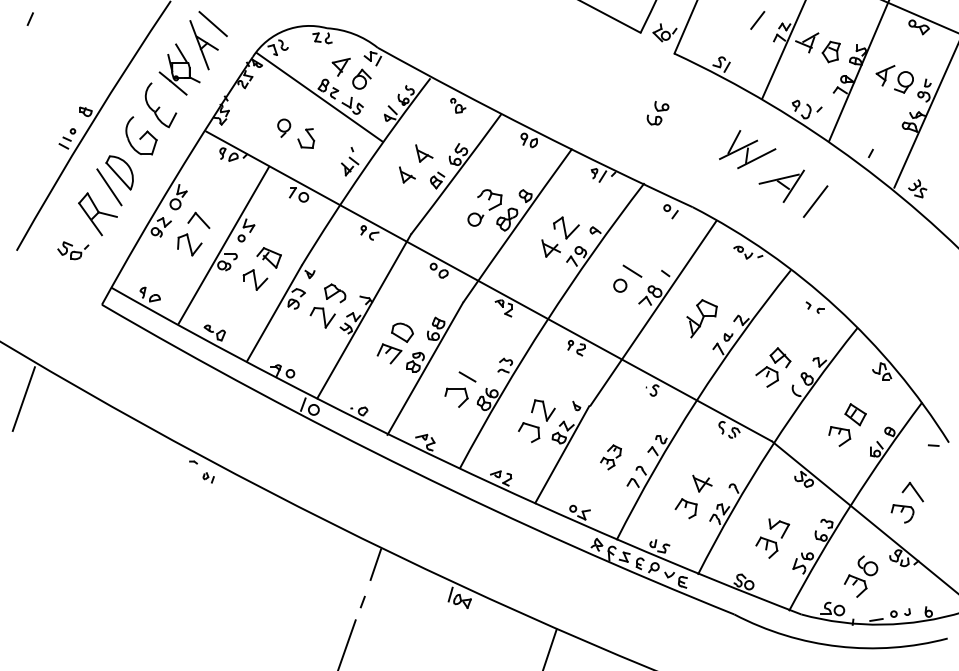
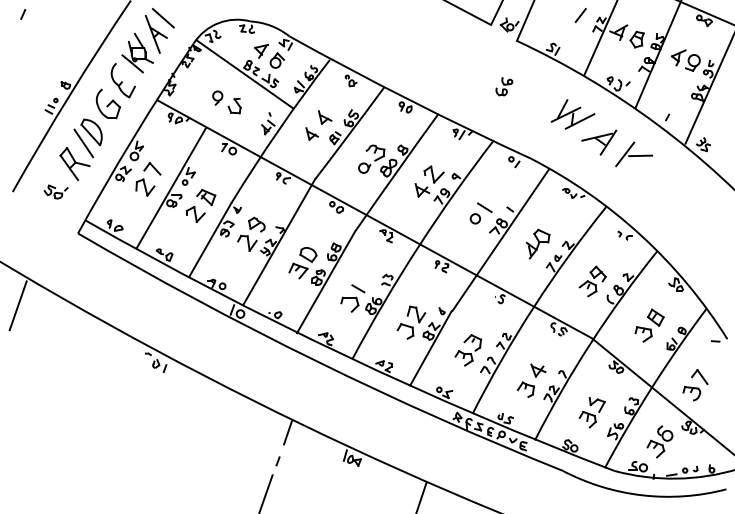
line: (835, 203) -> (640, 155), added
part: (610, 457) -> (467, 350), size x1.67
part: (208, 477) -> (159, 365), size x1.67

